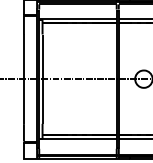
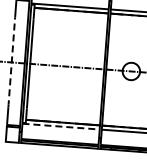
line: (23, 78) -> (11, 61), solid -> dashed
line: (77, 139) -> (60, 126), solid -> dashed

